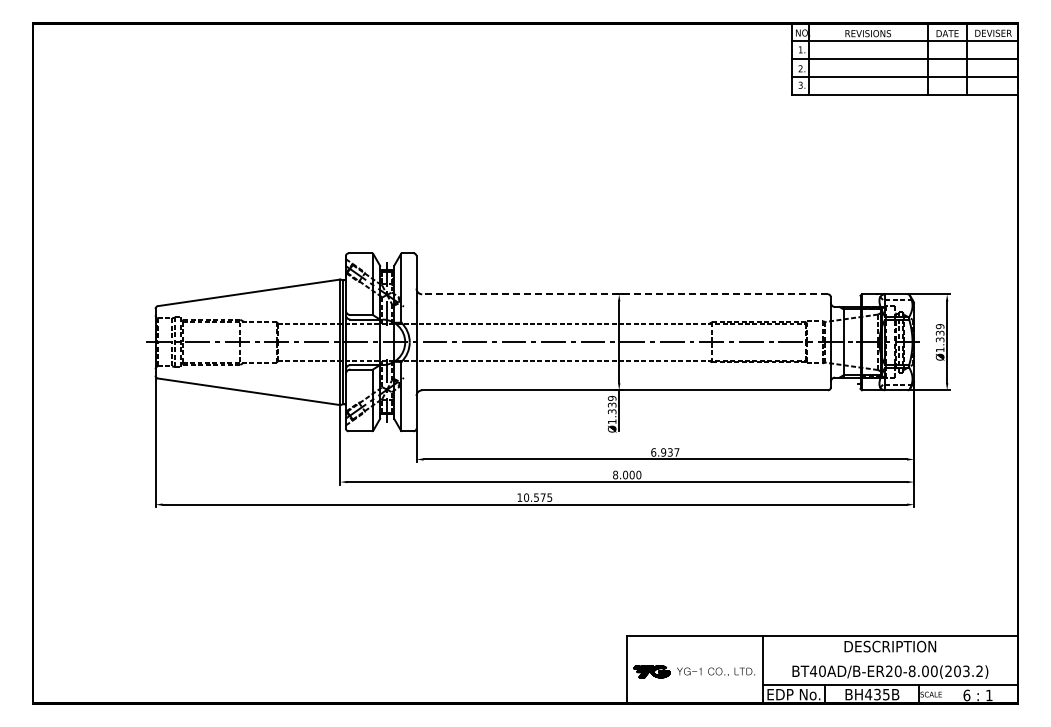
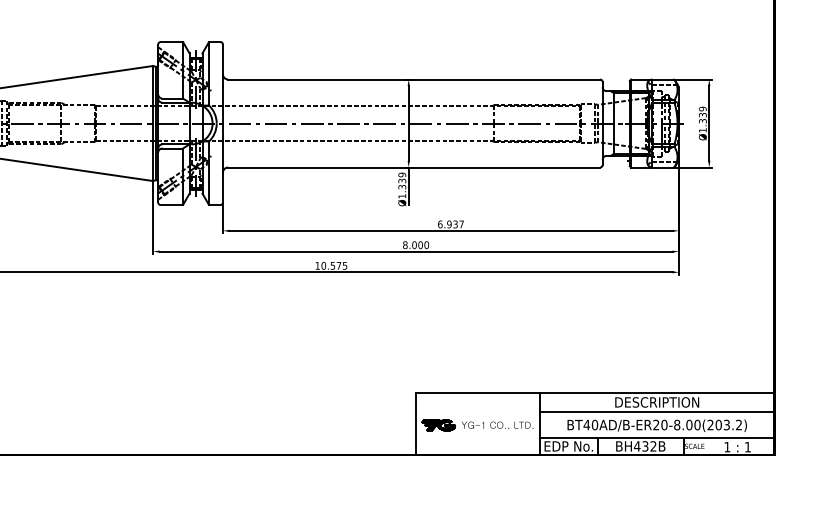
line: (625, 294) -> (414, 79), dashed -> solid
line: (890, 657) -> (657, 412), added
text: (886, 694) -> (653, 446), BH435B -> BH432B
text: (966, 695) -> (727, 447), 6 -> 1

